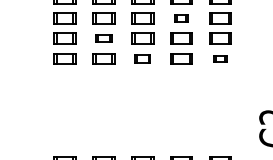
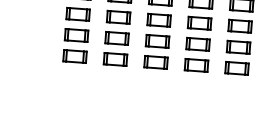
part: (181, 18) -> (199, 23), size x1.67
part: (103, 38) -> (116, 38), size x1.43
part: (142, 58) -> (155, 61), size x1.43
part: (220, 58) -> (237, 67), size x1.67

